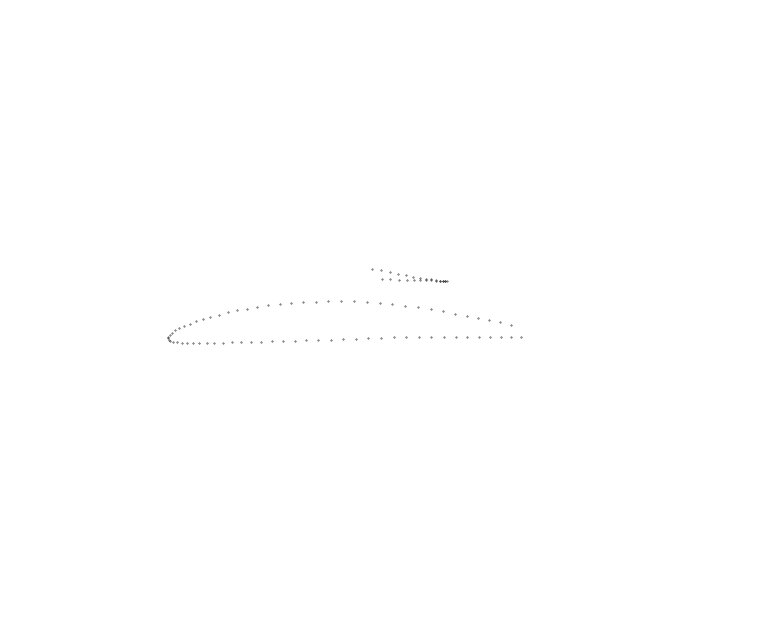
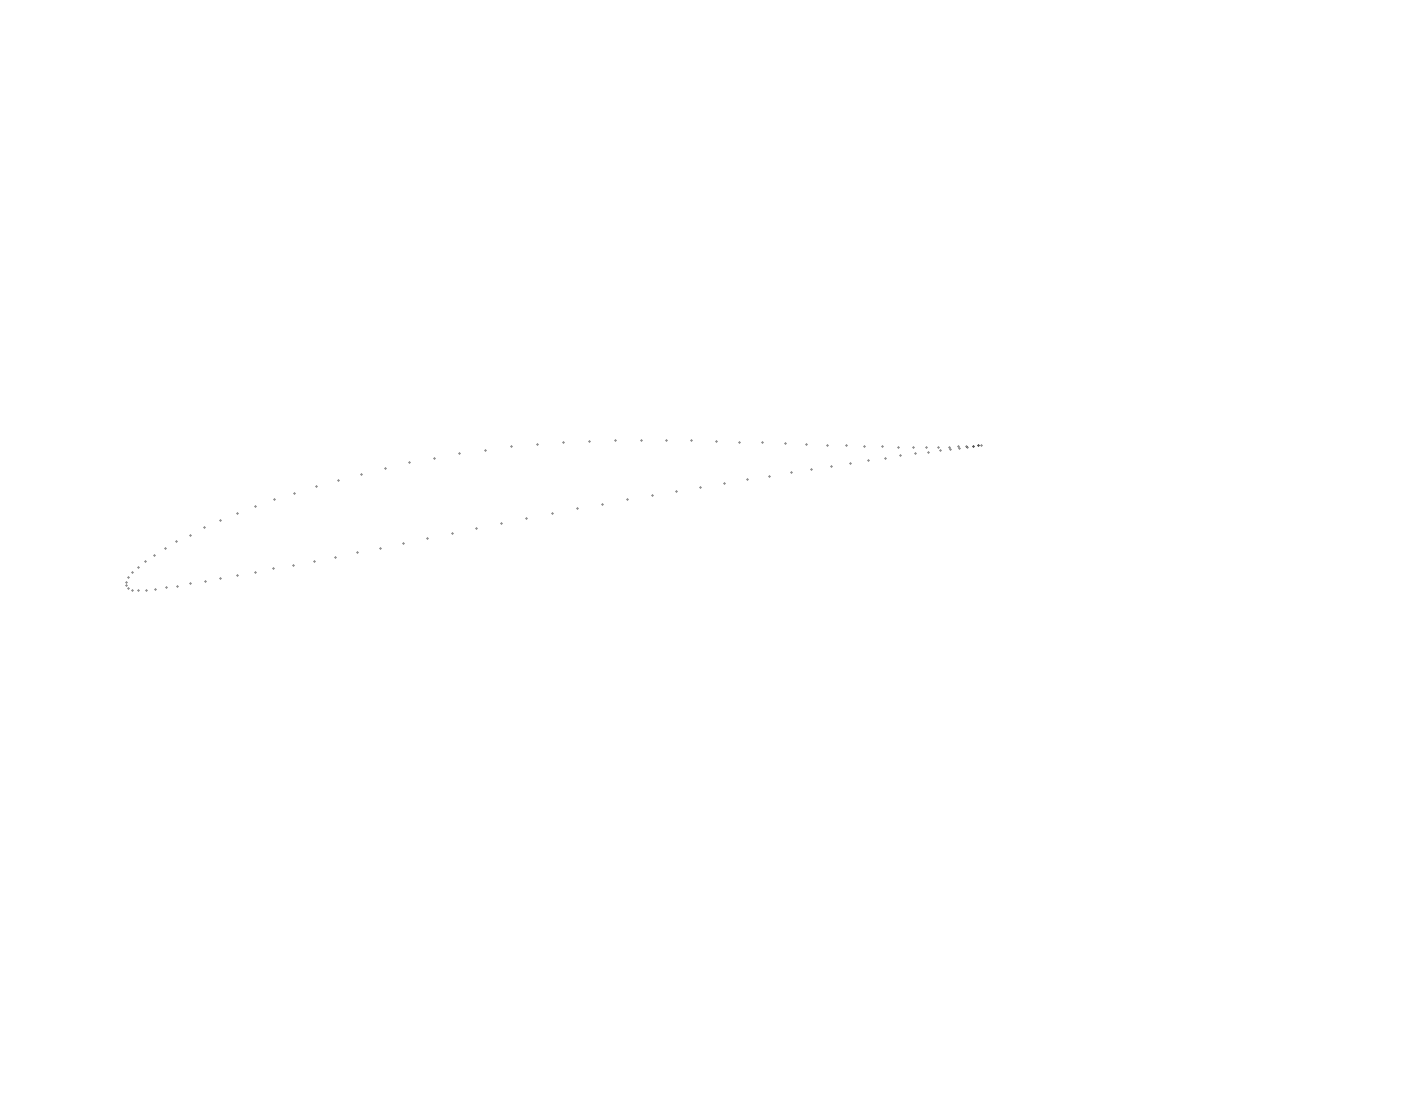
part: (409, 275) -> (904, 445), moved

